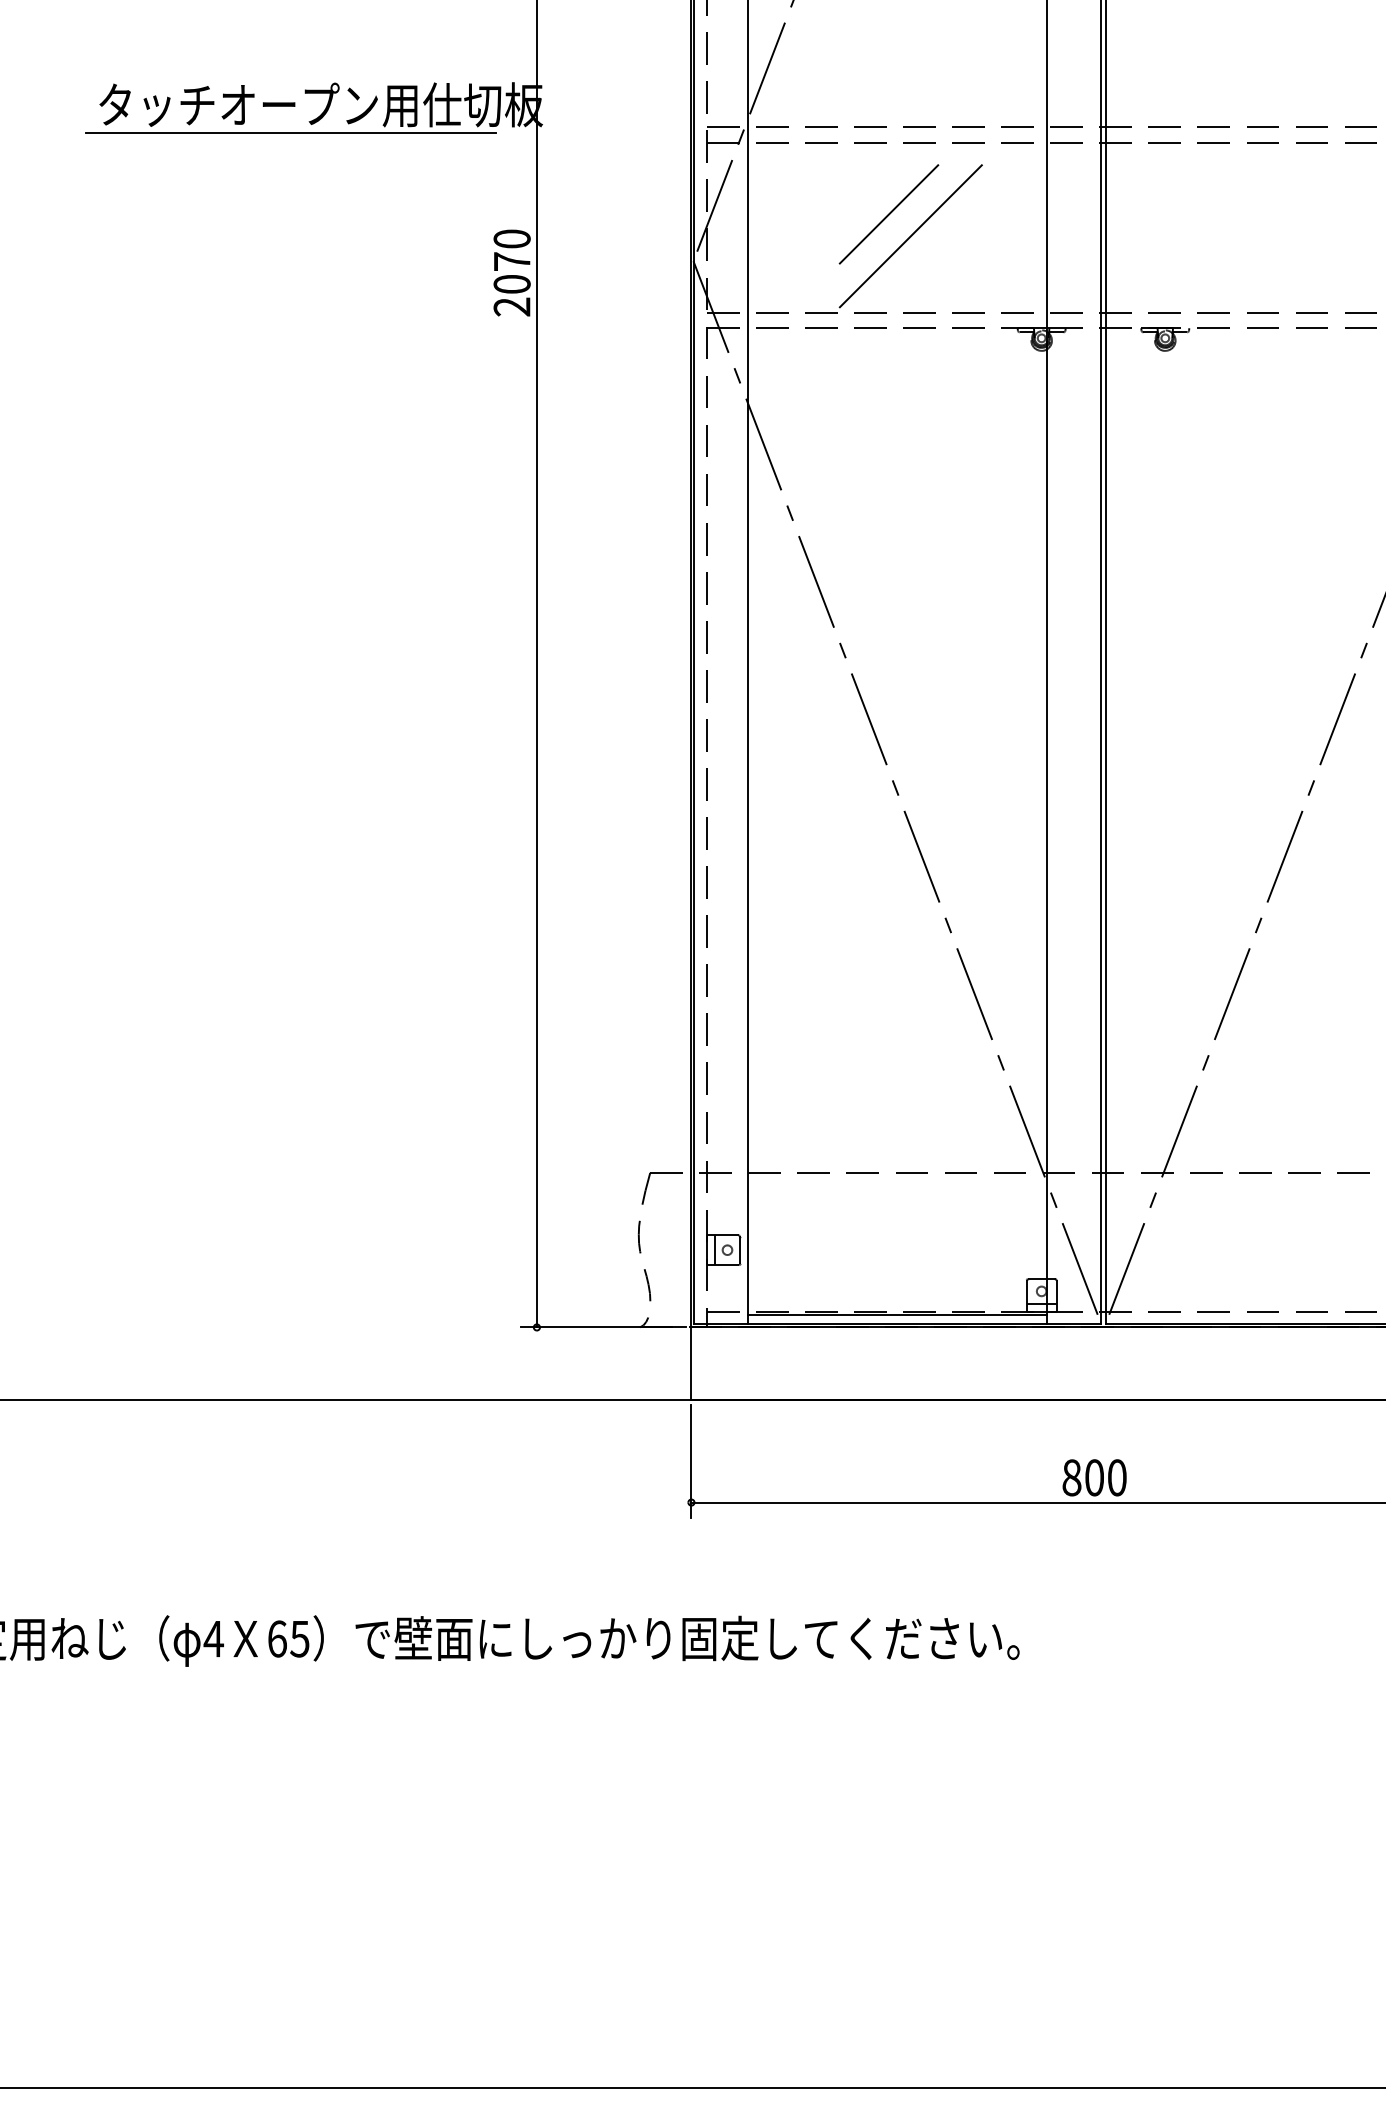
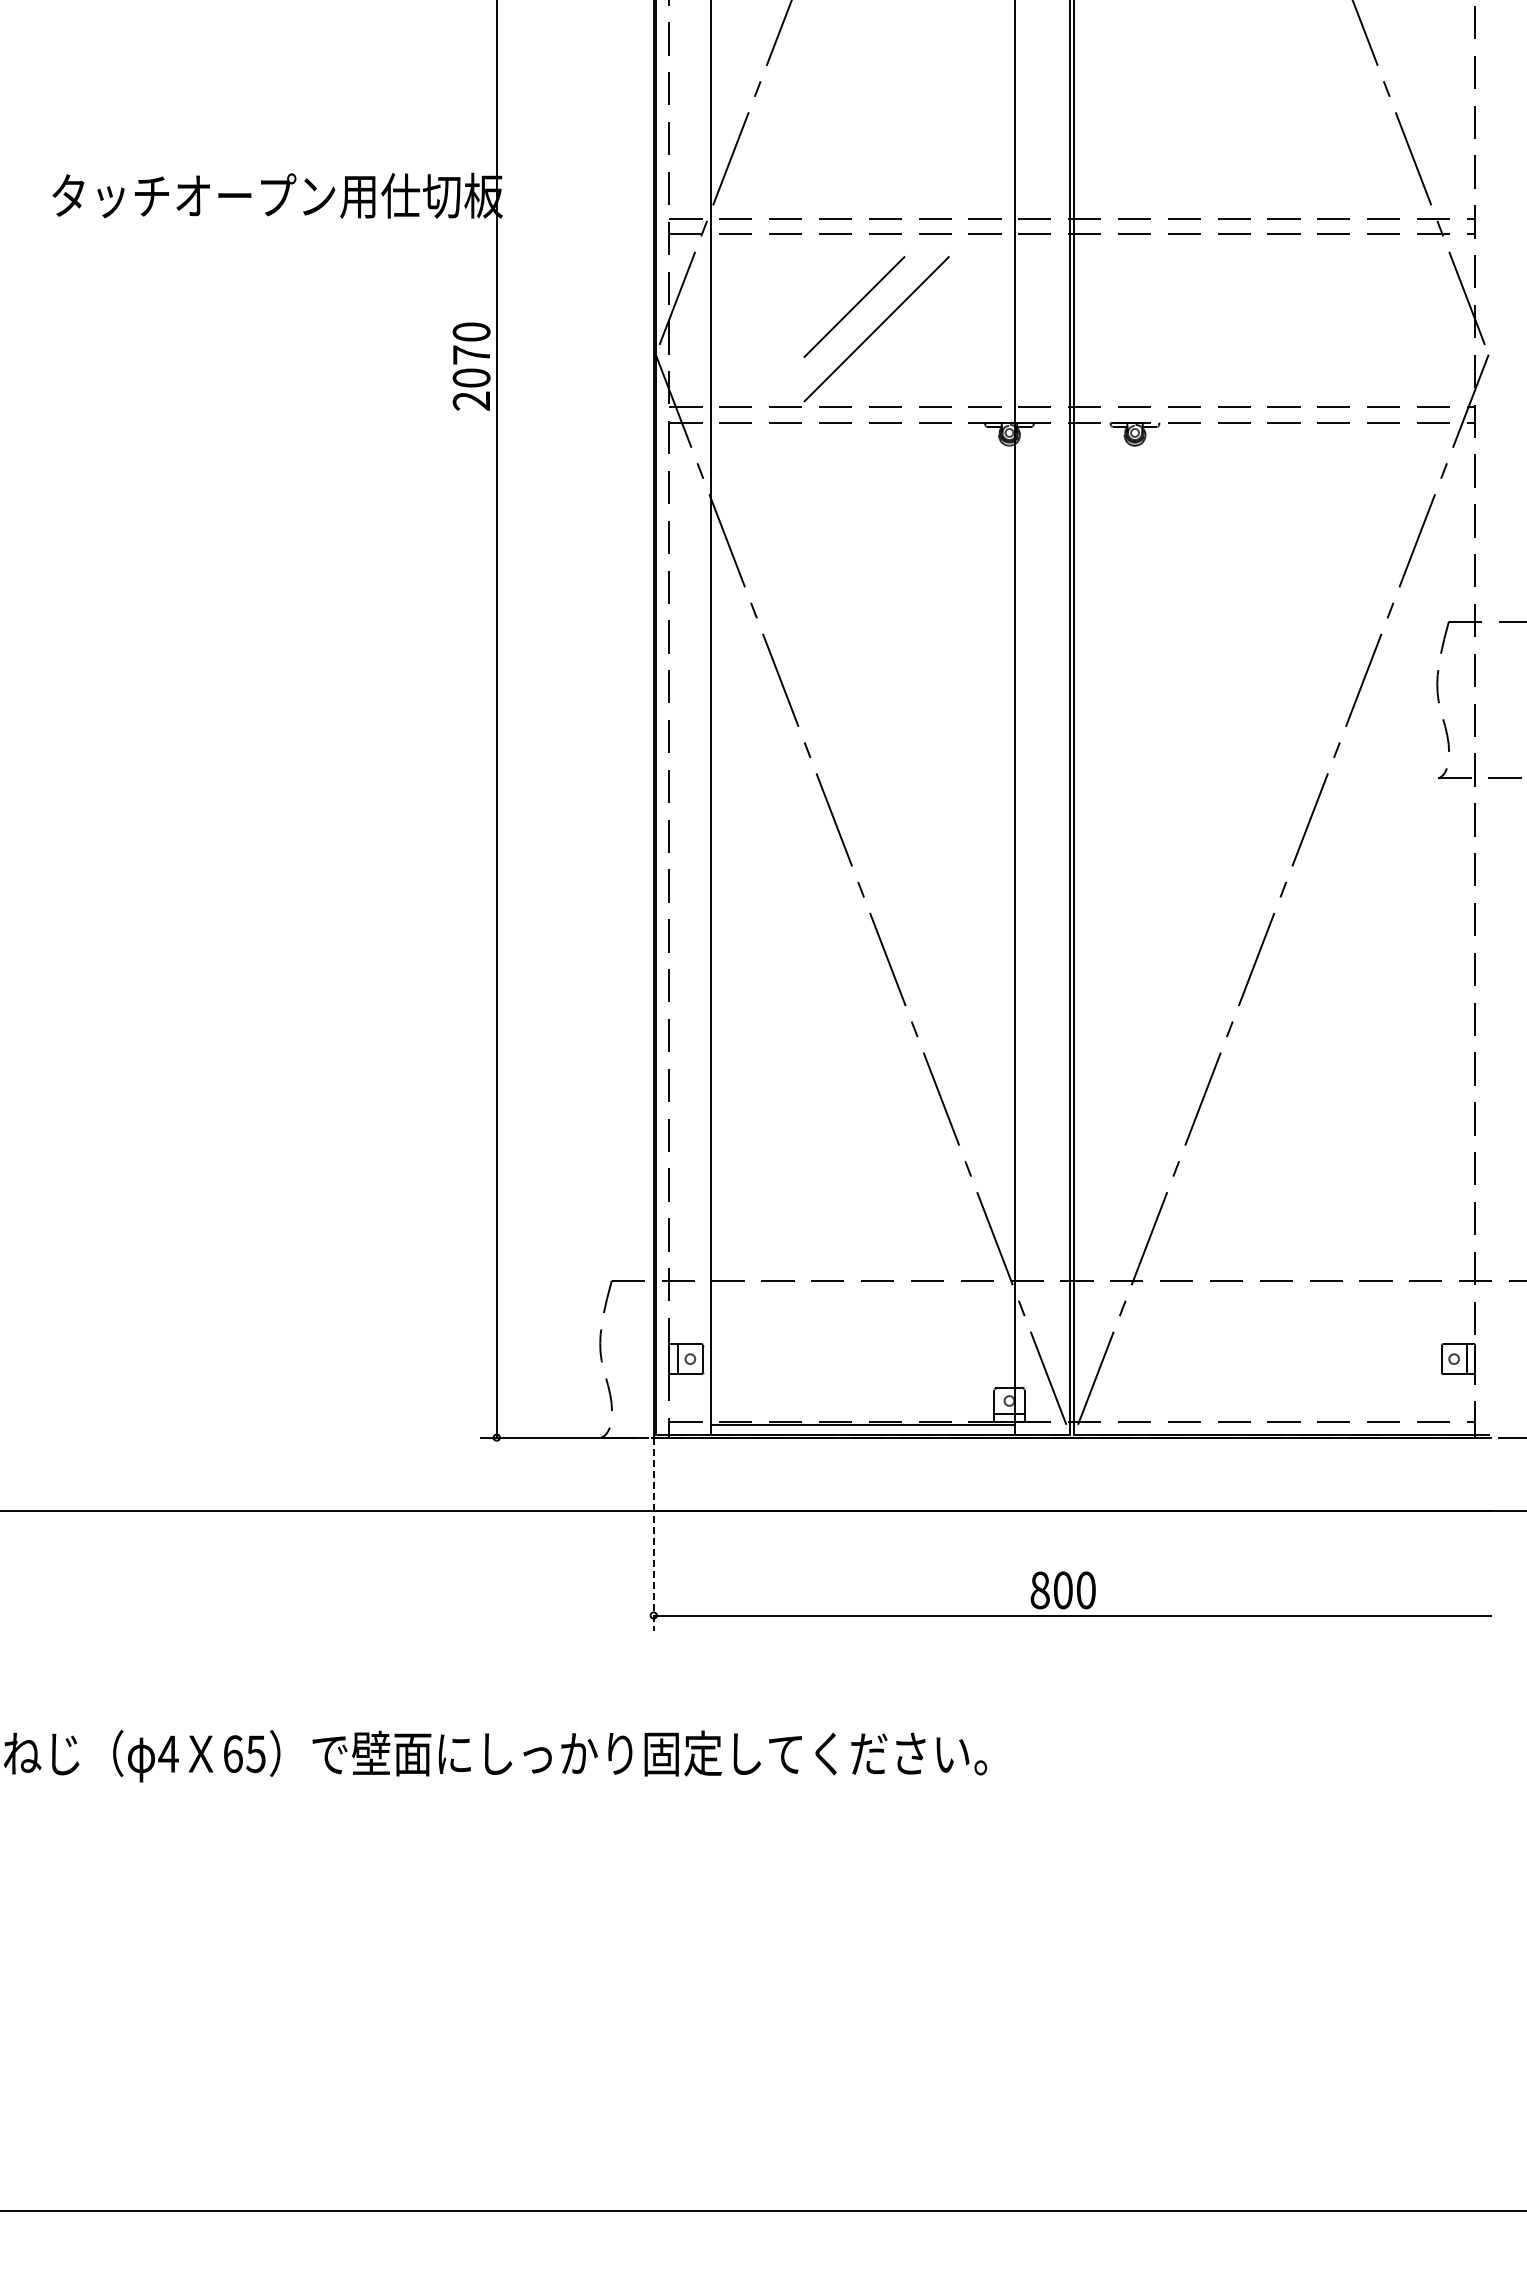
line: (291, 132) -> (247, 223), removed
line: (691, 1363) -> (653, 1474), solid -> dashed
line: (691, 1461) -> (653, 1573), solid -> dashed

